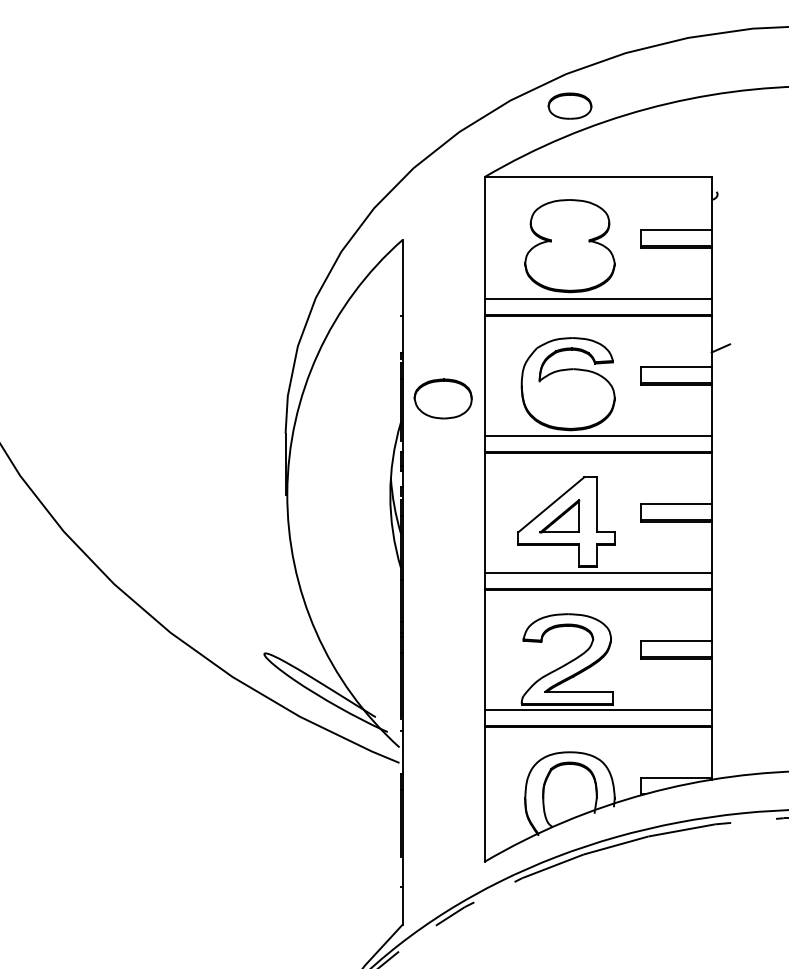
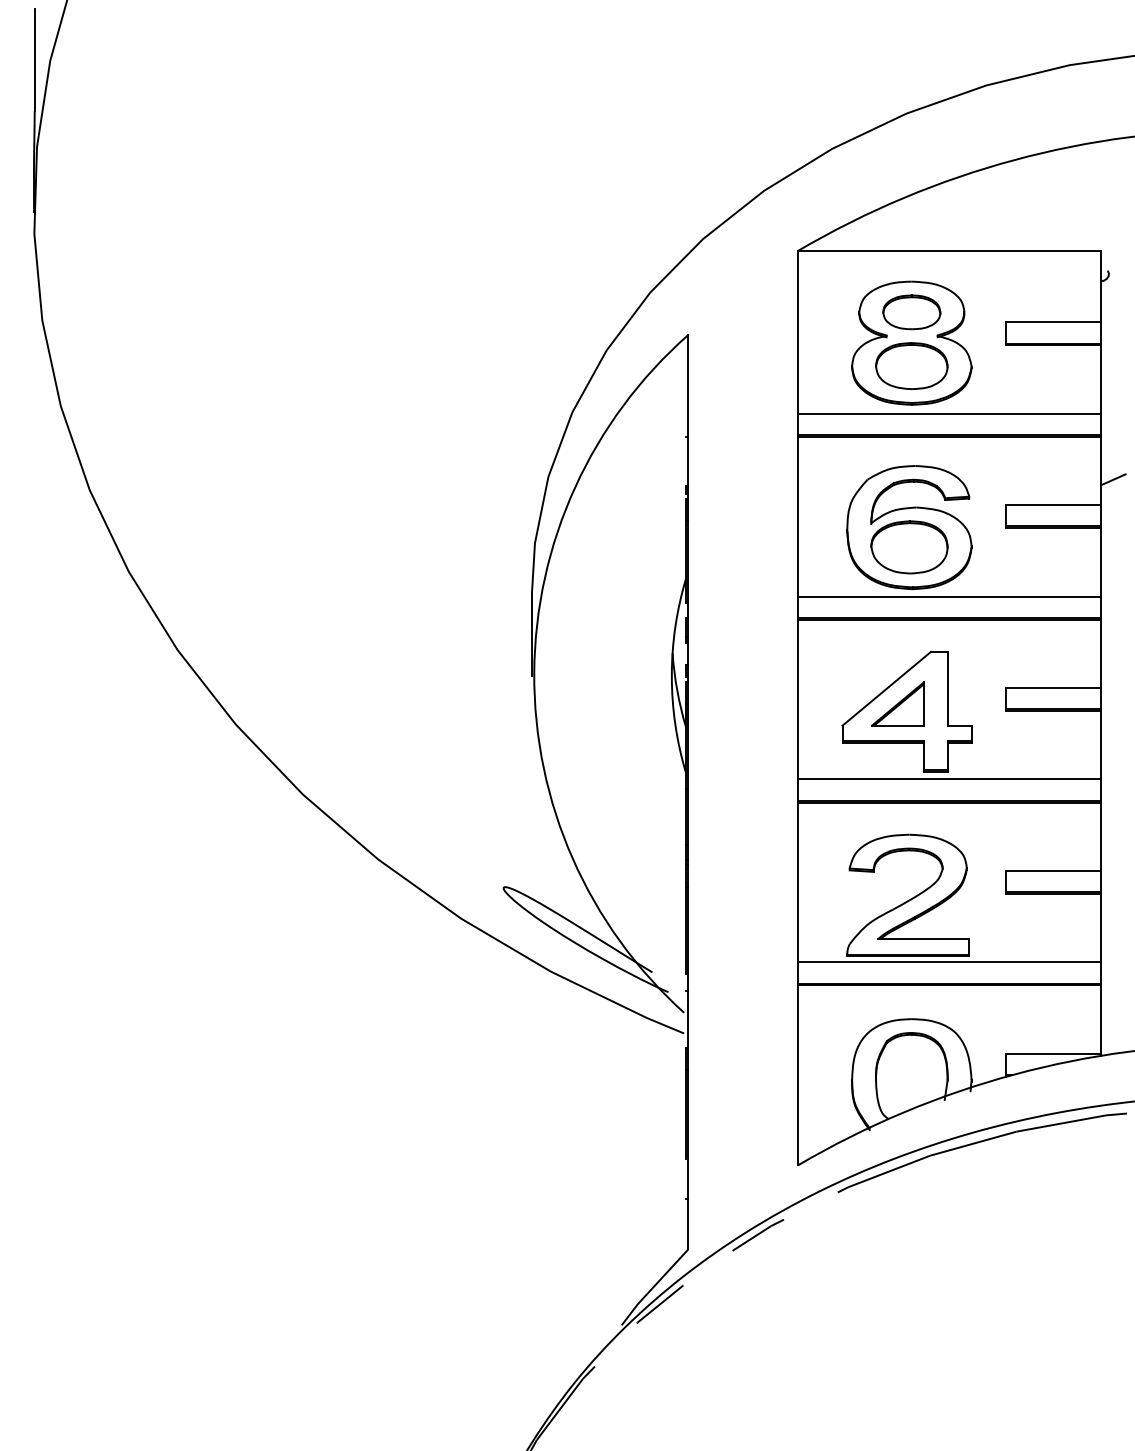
part: (569, 106) -> (911, 312), moved
part: (569, 262) -> (911, 365), added
part: (443, 399) -> (909, 547), moved

